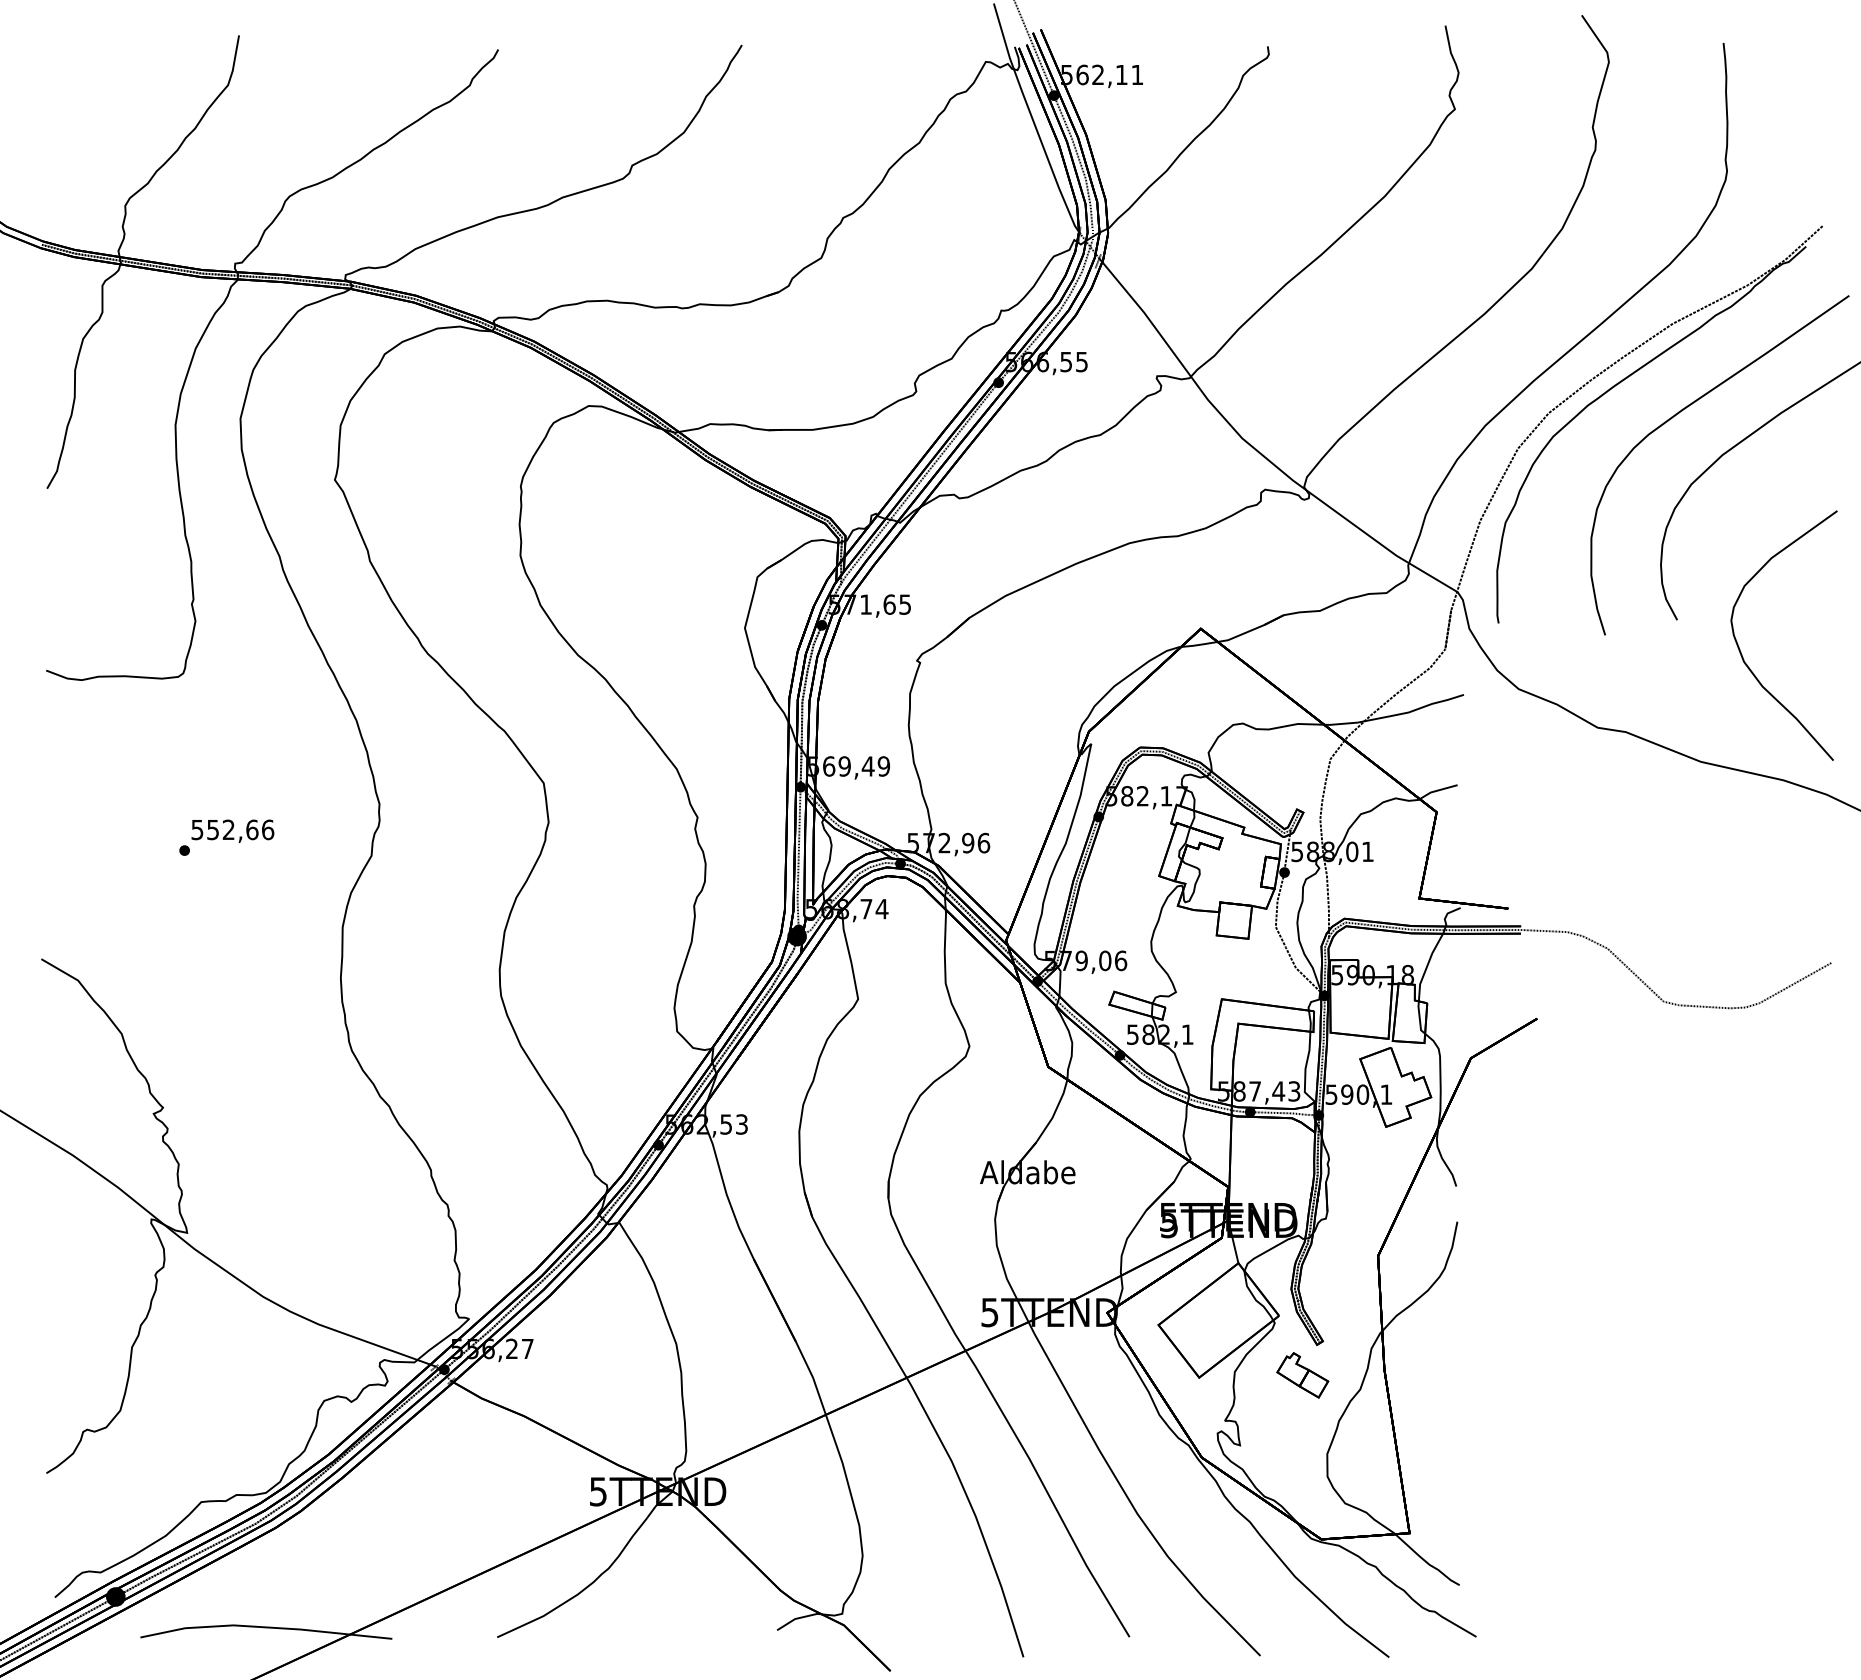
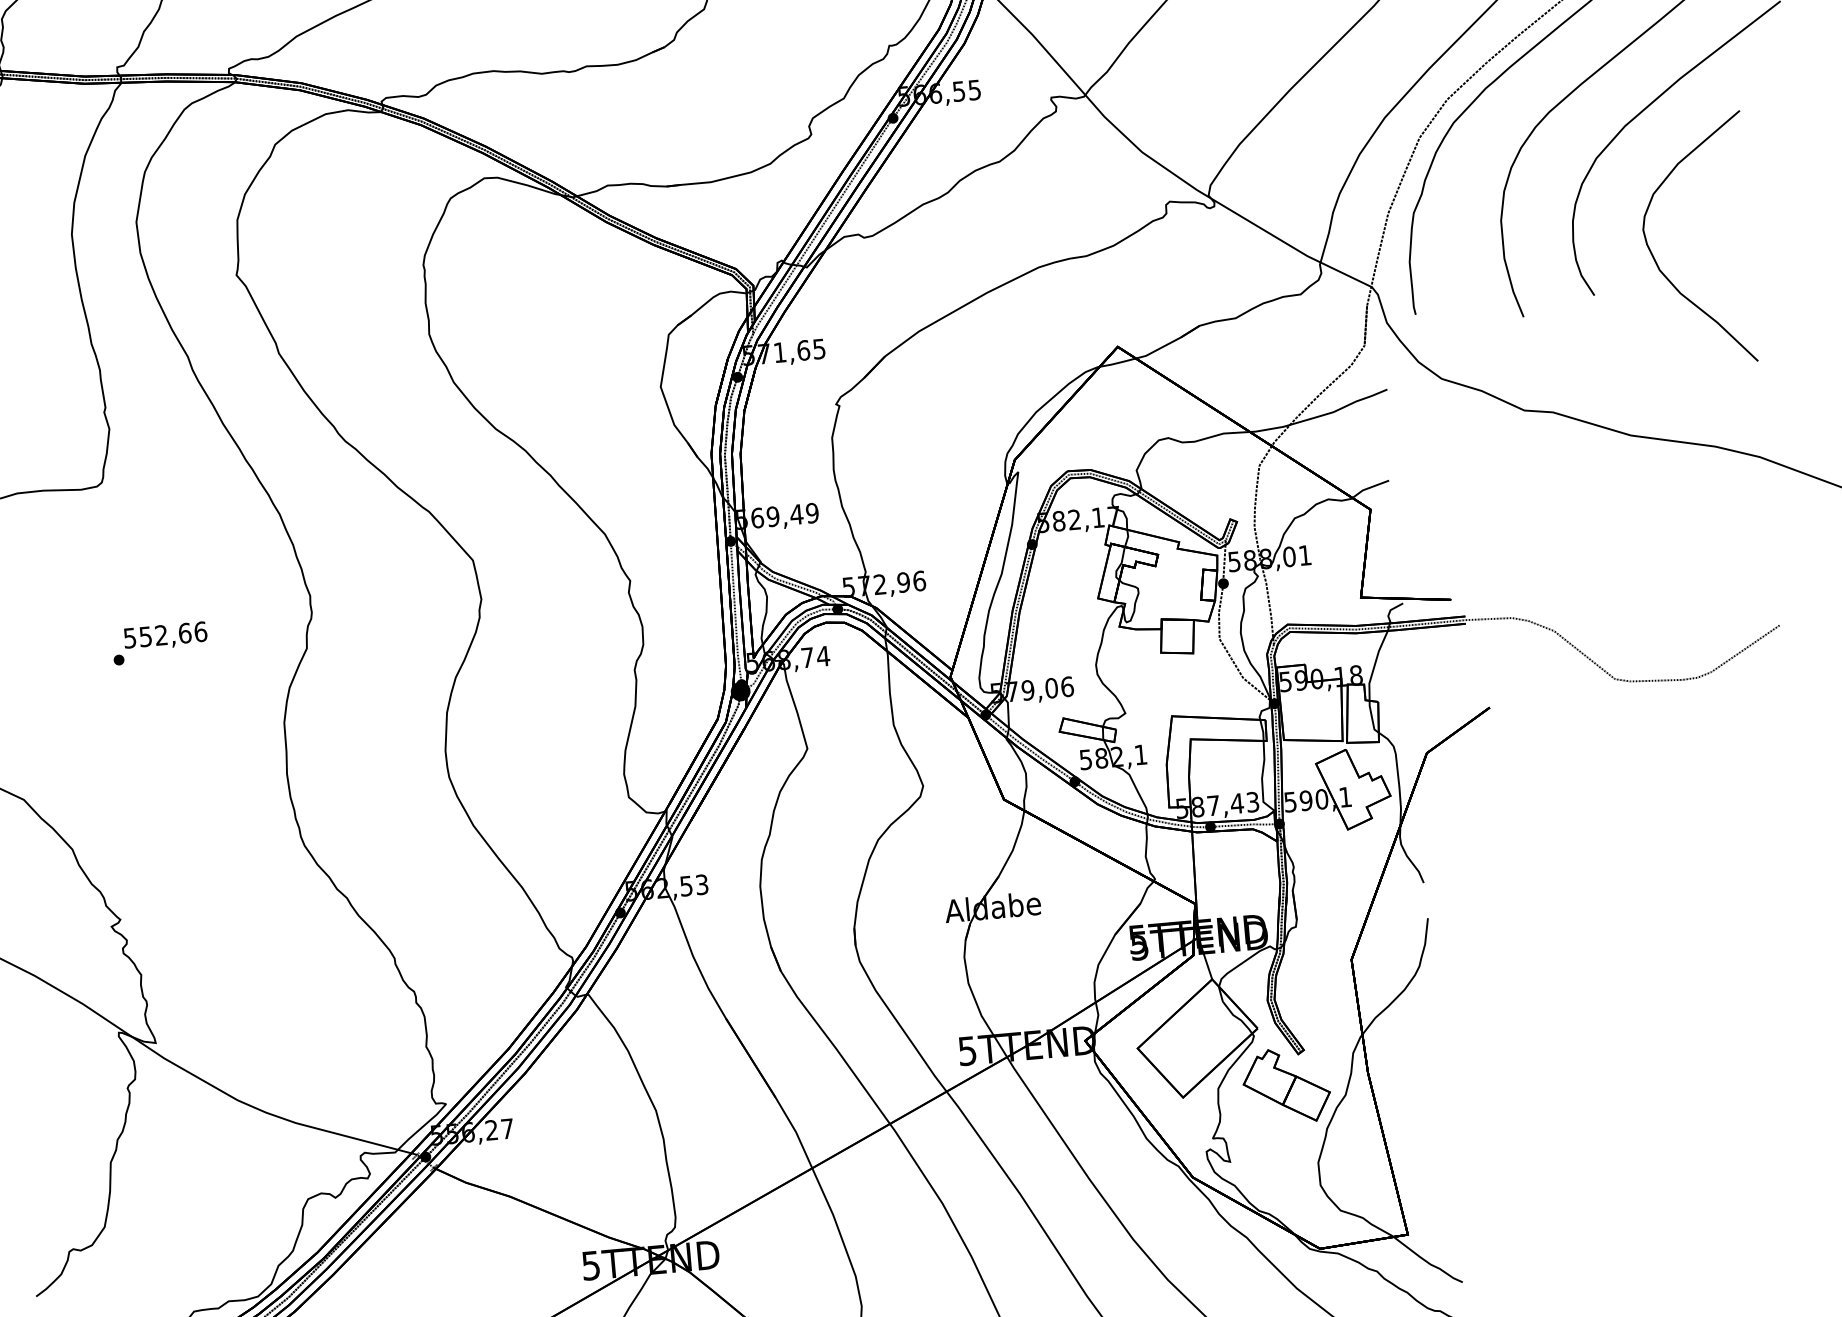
curve: (1742, 654) -> (1657, 263), moved
part: (1302, 1375) -> (1286, 1086), size x1.67

